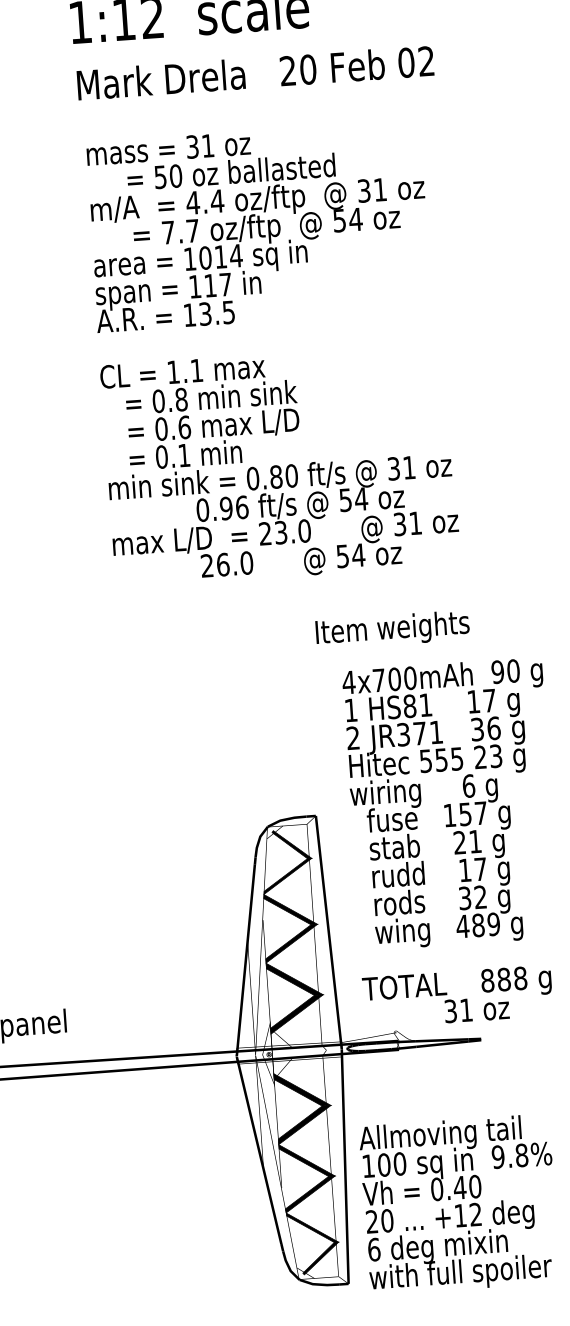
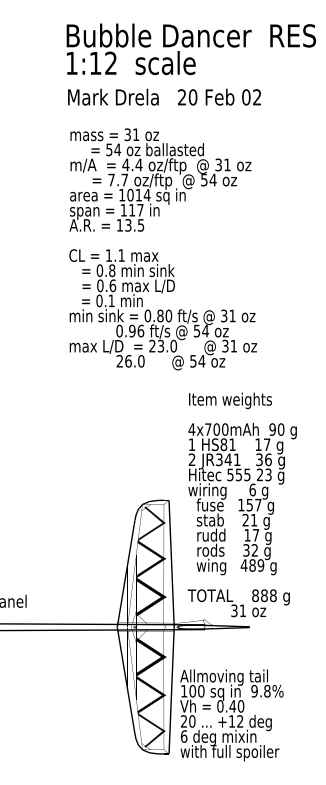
text: (175, 175) -> (117, 149), 50 -> 54
text: (392, 629) -> (230, 400), moved
text: (418, 733) -> (227, 459), JR371 -> JR341

